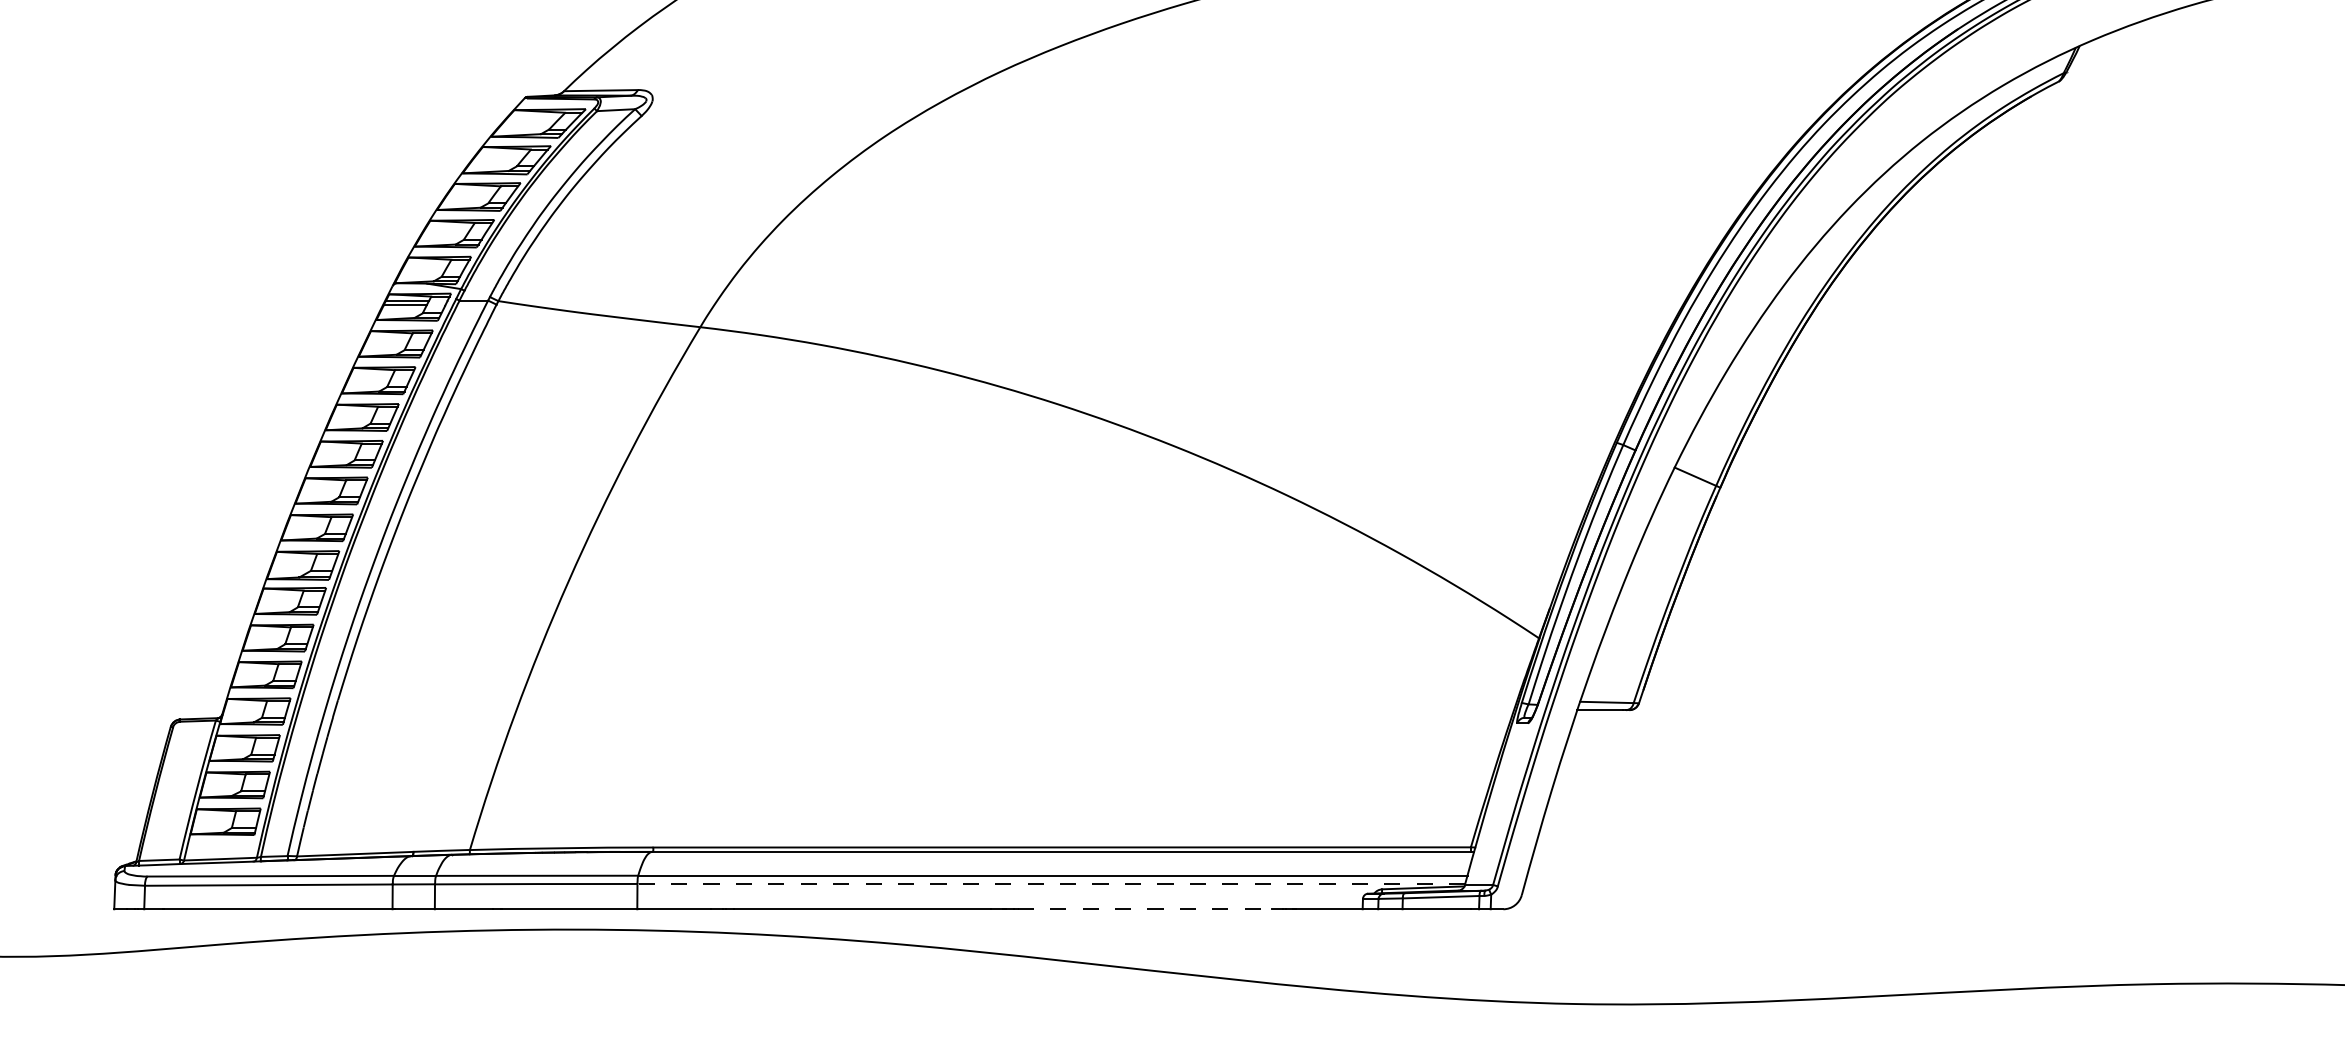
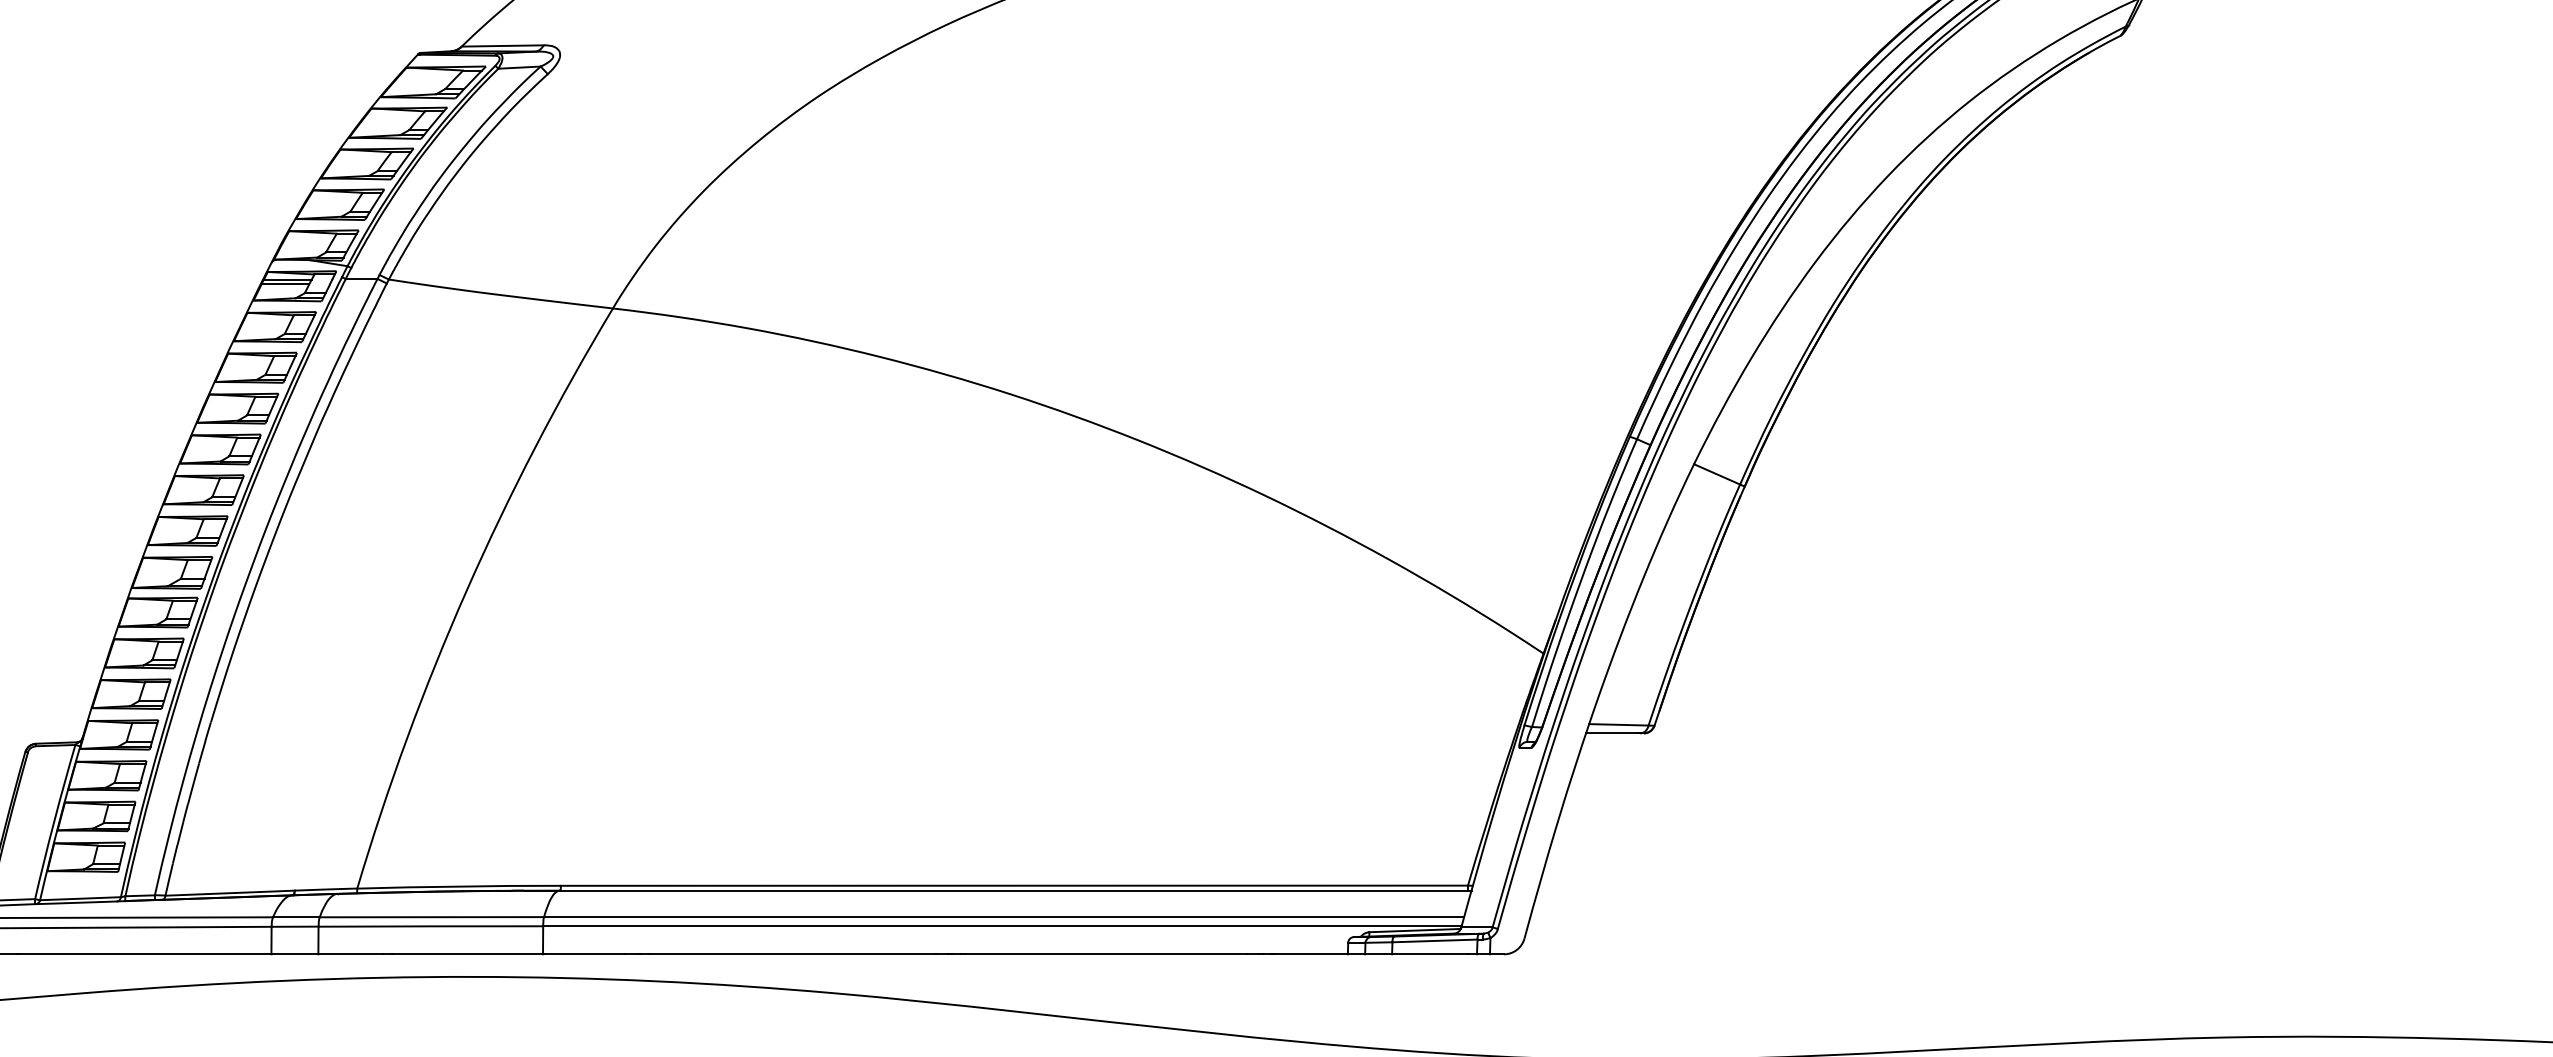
line: (1051, 883) -> (1002, 925), dashed -> solid
line: (1145, 909) -> (1106, 954), dashed -> solid

